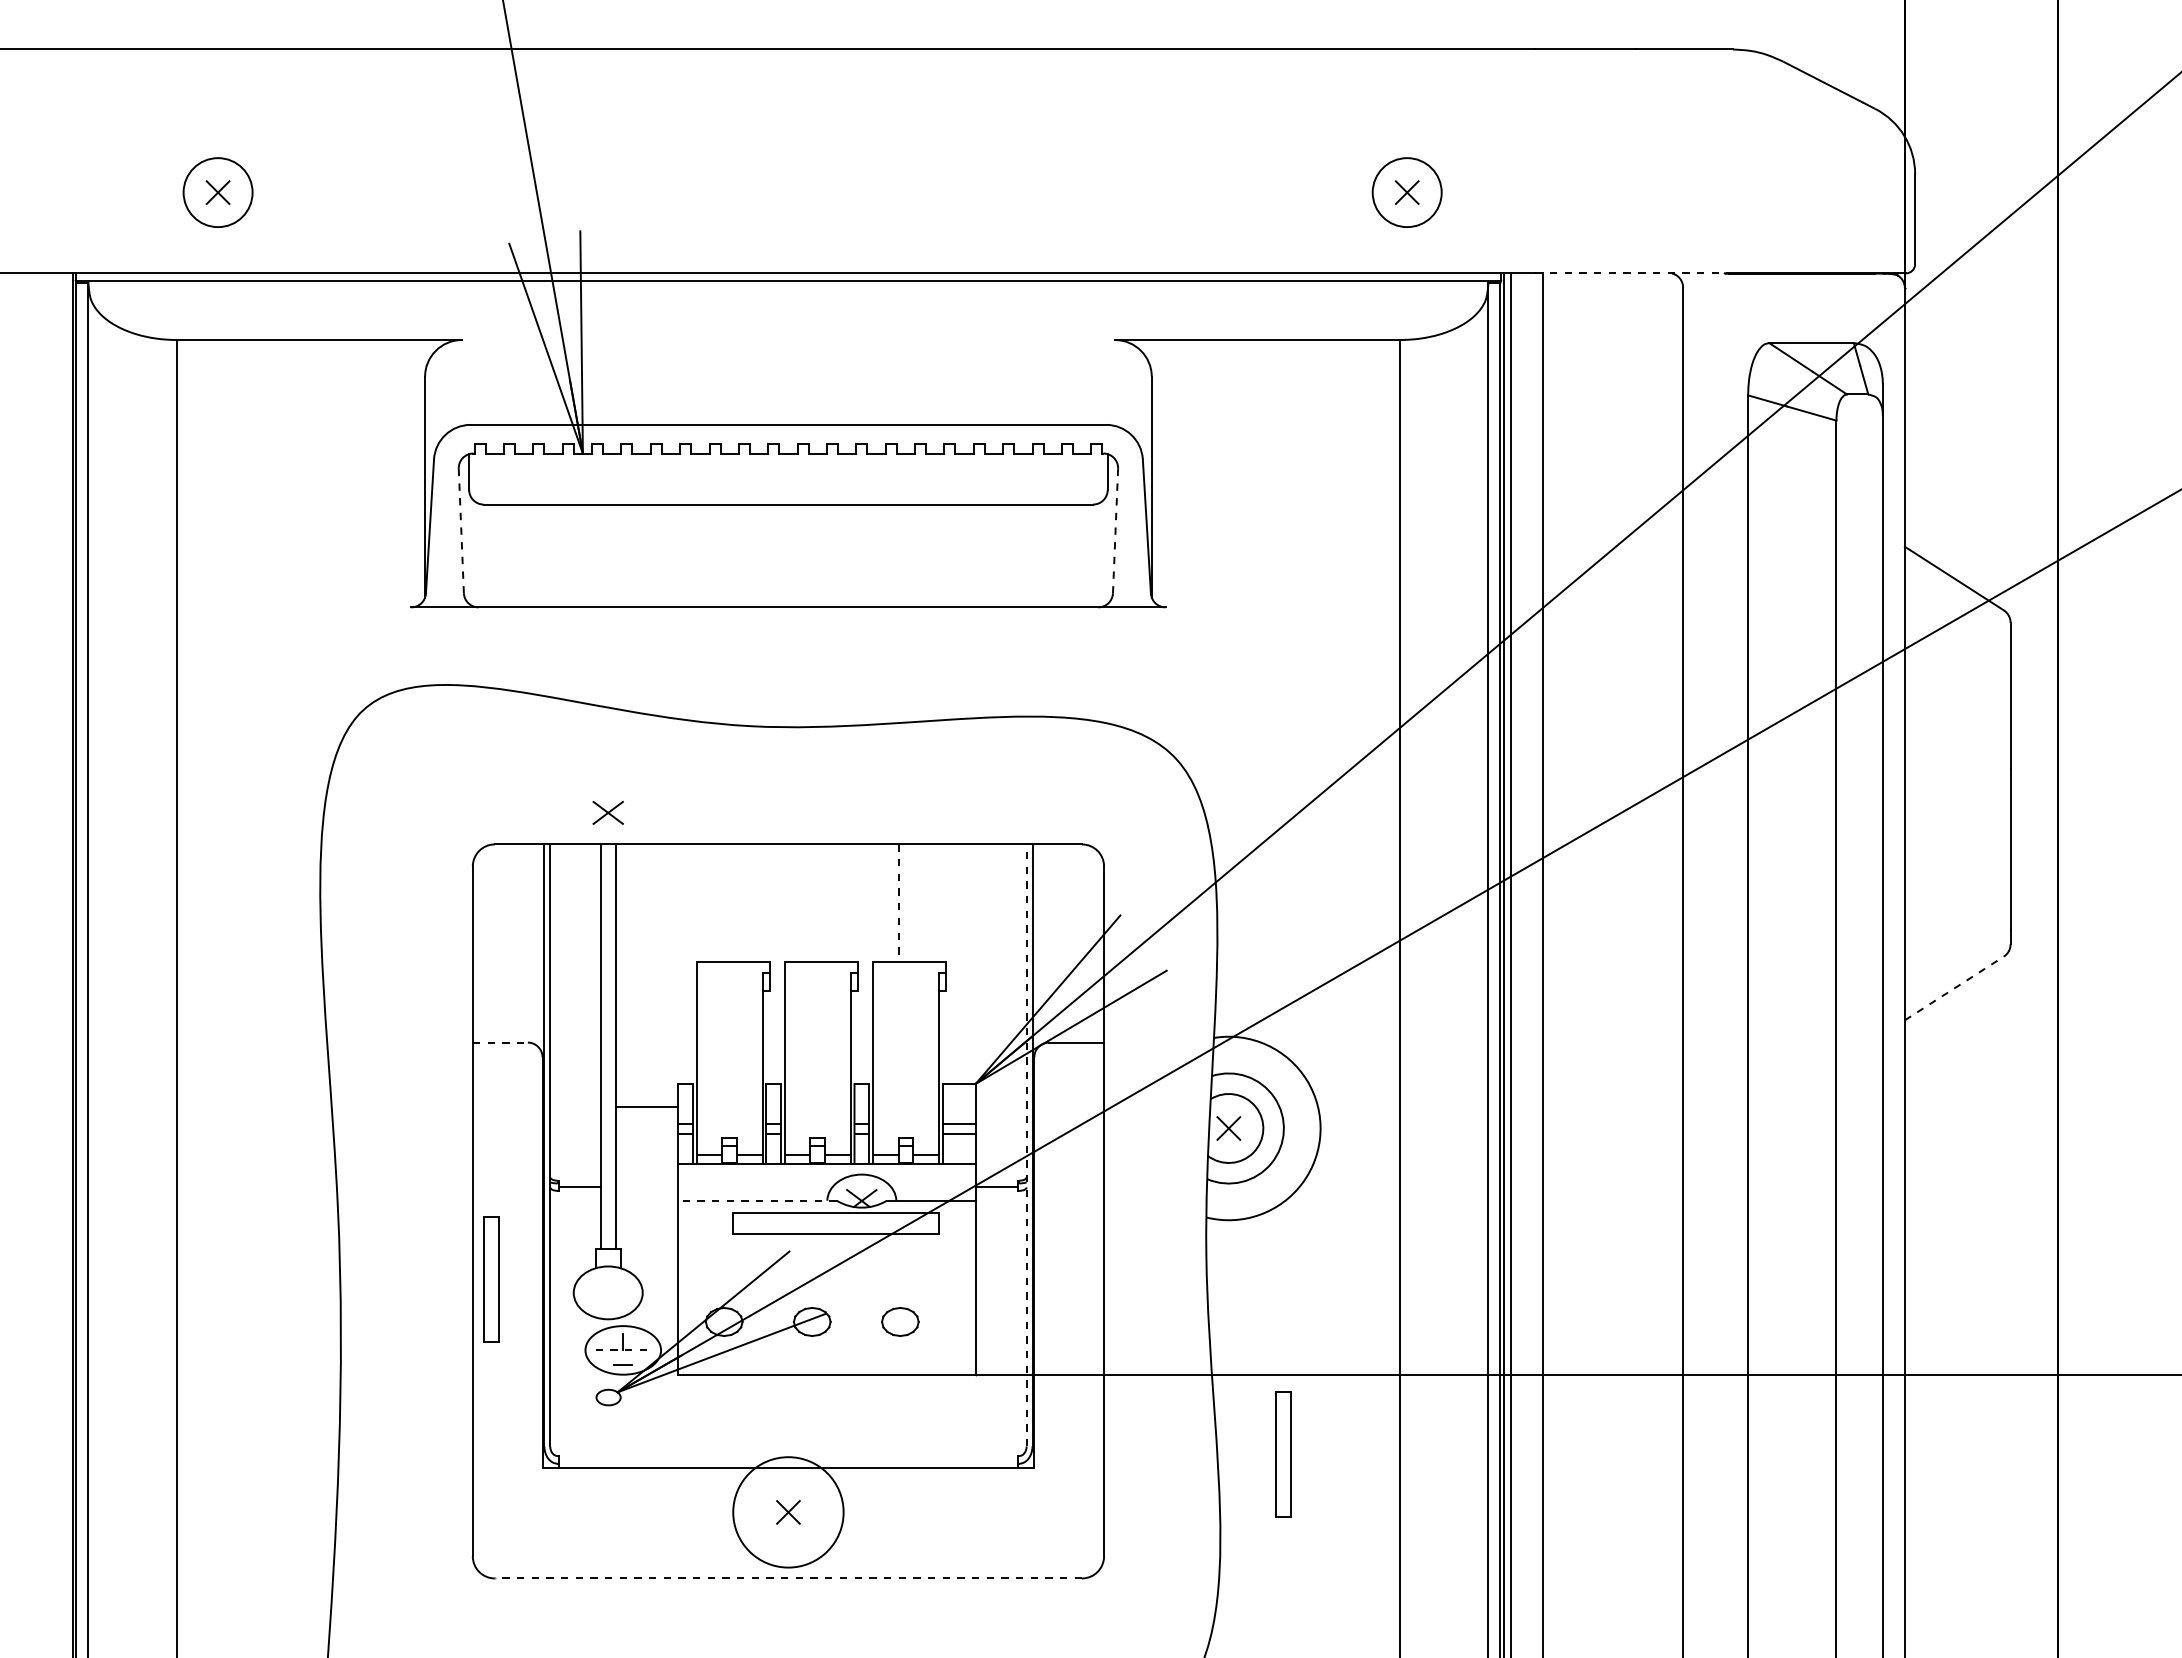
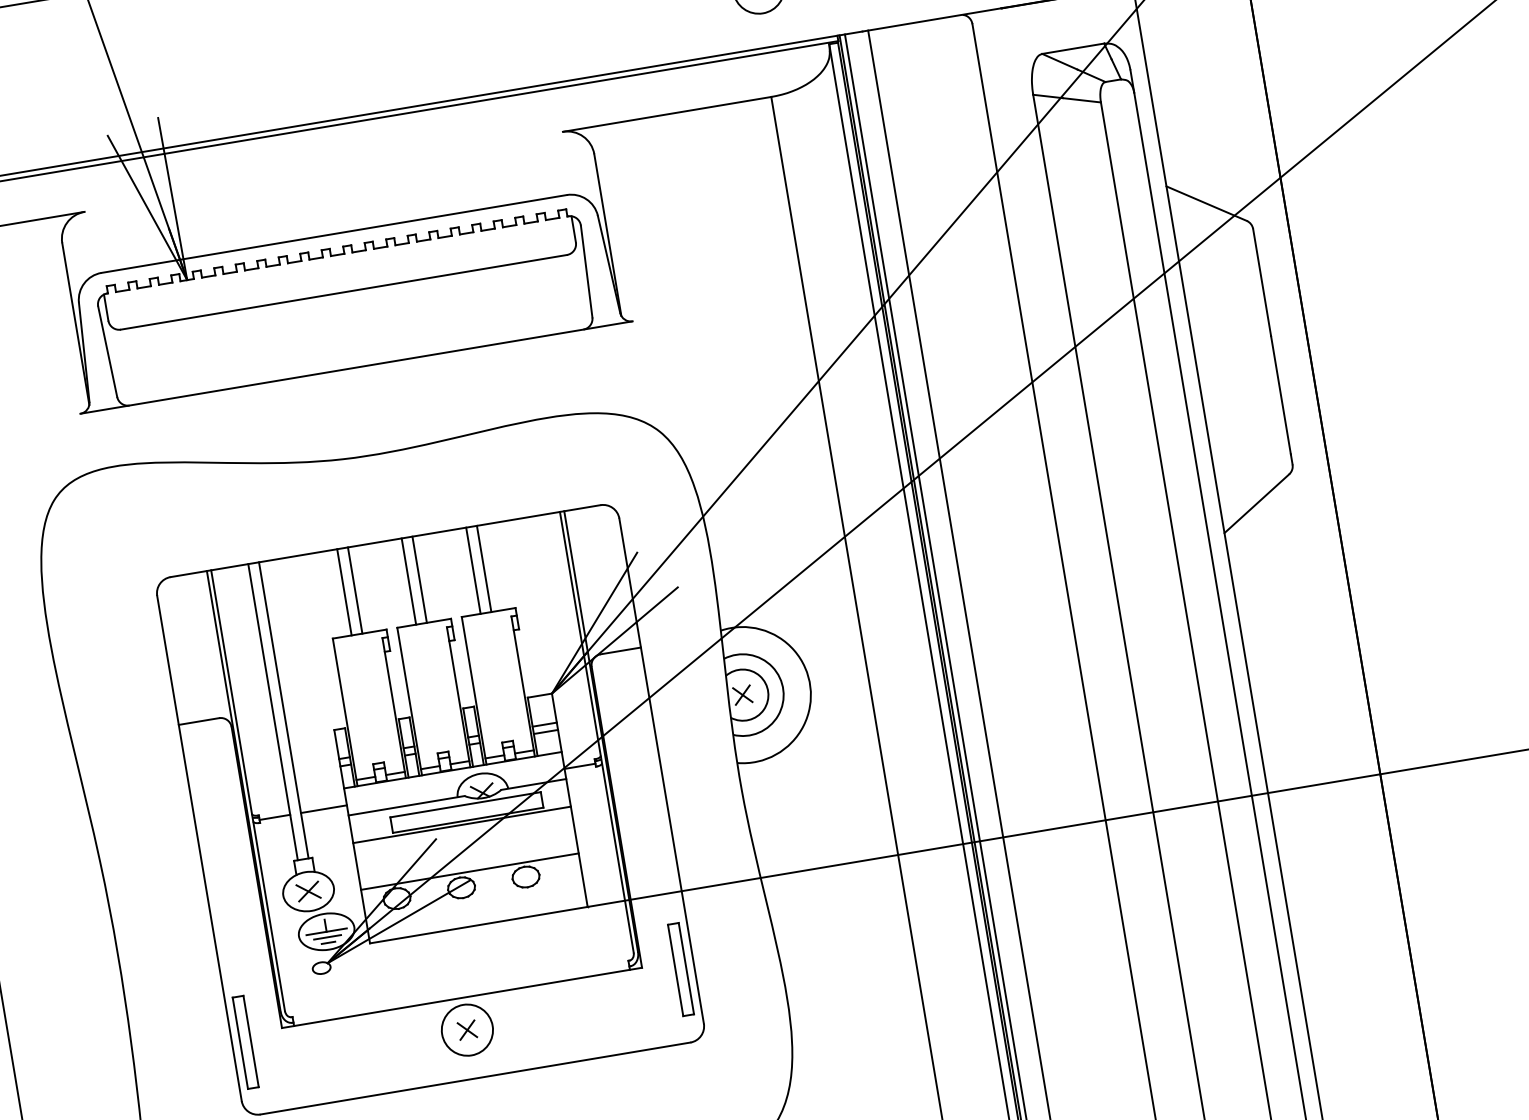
line: (1631, 273) -> (932, 19), dashed -> solid
line: (461, 531) -> (107, 352), dashed -> solid
line: (1115, 531) -> (586, 271), dashed -> solid
part: (607, 812) -> (308, 891), moved
line: (722, 903) -> (344, 592), added
line: (737, 903) -> (355, 590), added
line: (810, 903) -> (408, 581), added
line: (825, 903) -> (419, 579), added
line: (898, 903) -> (473, 570), dashed -> solid
line: (913, 903) -> (484, 569), added
line: (1954, 988) -> (1256, 503), dashed -> solid
line: (500, 1042) -> (199, 721), dashed -> solid
line: (646, 1106) -> (323, 808), moved
line: (1026, 1144) -> (596, 731), dashed -> solid
line: (757, 1200) -> (406, 805), dashed -> solid
line: (826, 1238) -> (461, 824), added
part: (491, 1279) -> (245, 1042), moved
line: (826, 1302) -> (469, 871), added
line: (623, 1350) -> (326, 931), dashed -> solid
line: (622, 1357) -> (326, 937), added
part: (1283, 1454) -> (680, 969), moved
circle: (787, 1511) -> (466, 1029), size x0.62
line: (788, 1578) -> (475, 1078), dashed -> solid

